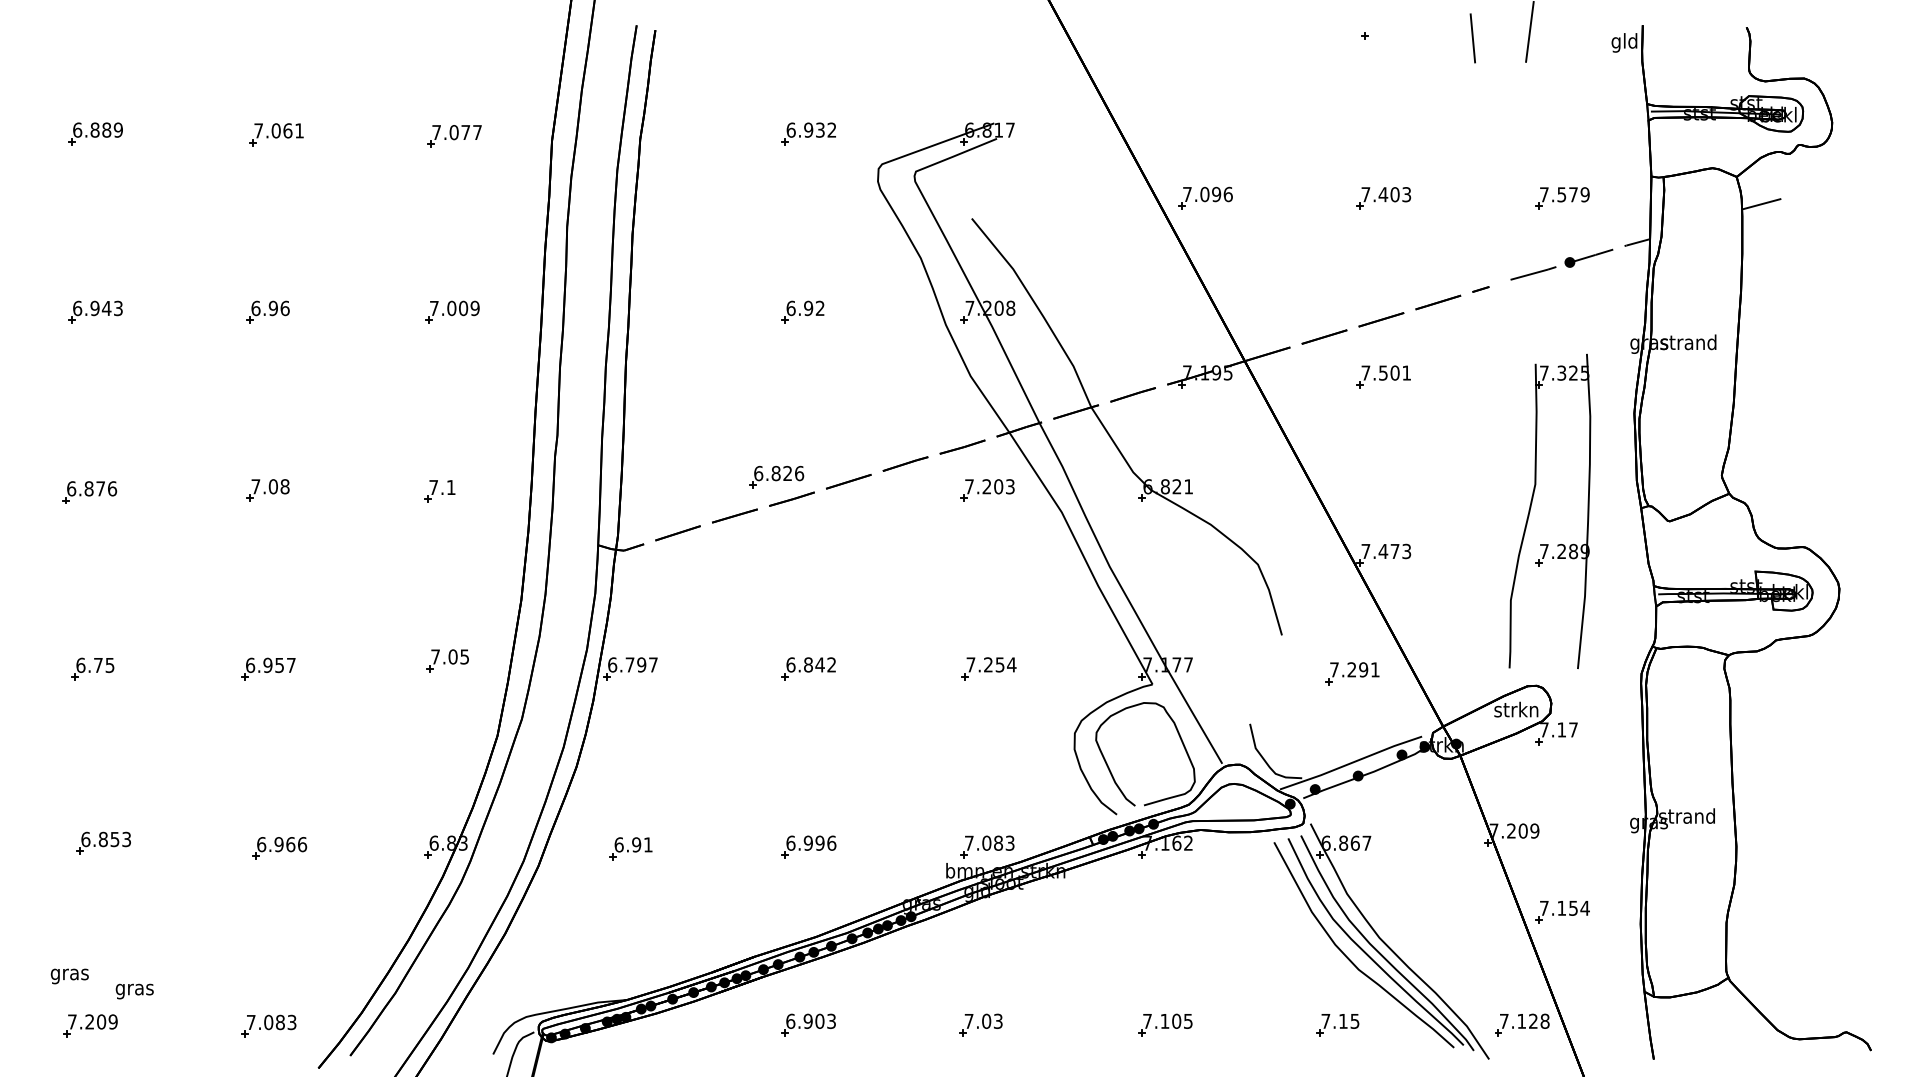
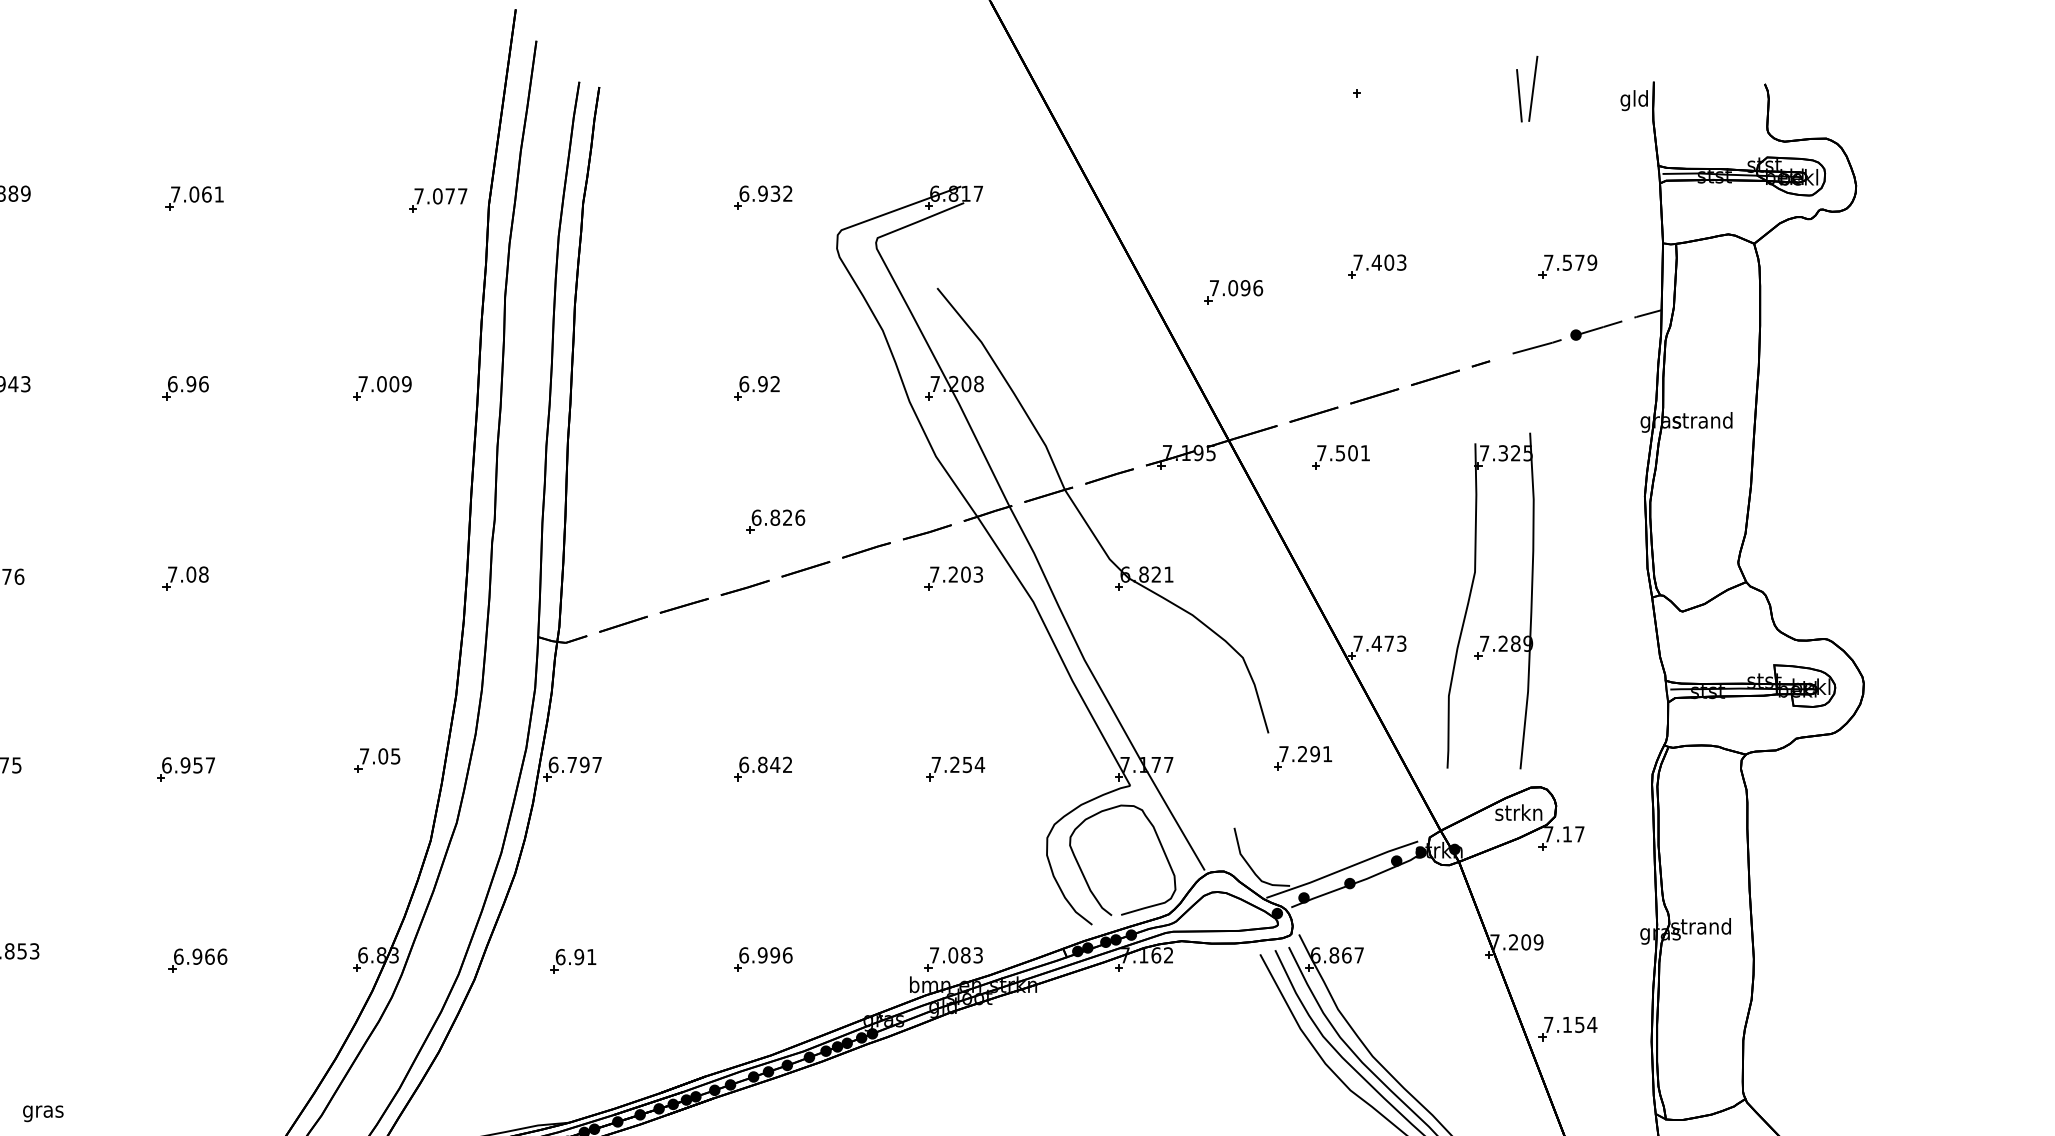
line: (1472, 38) -> (1518, 95), moved
part: (454, 136) -> (438, 200), moved
part: (1205, 197) -> (1233, 291), moved
line: (1761, 203) -> (1780, 272), removed
part: (1383, 376) -> (1340, 456), moved
part: (776, 477) -> (775, 522), moved
part: (439, 491) -> (368, 579), removed
part: (1531, 507) -> (1470, 596), moved
part: (1352, 673) -> (1303, 758), moved

